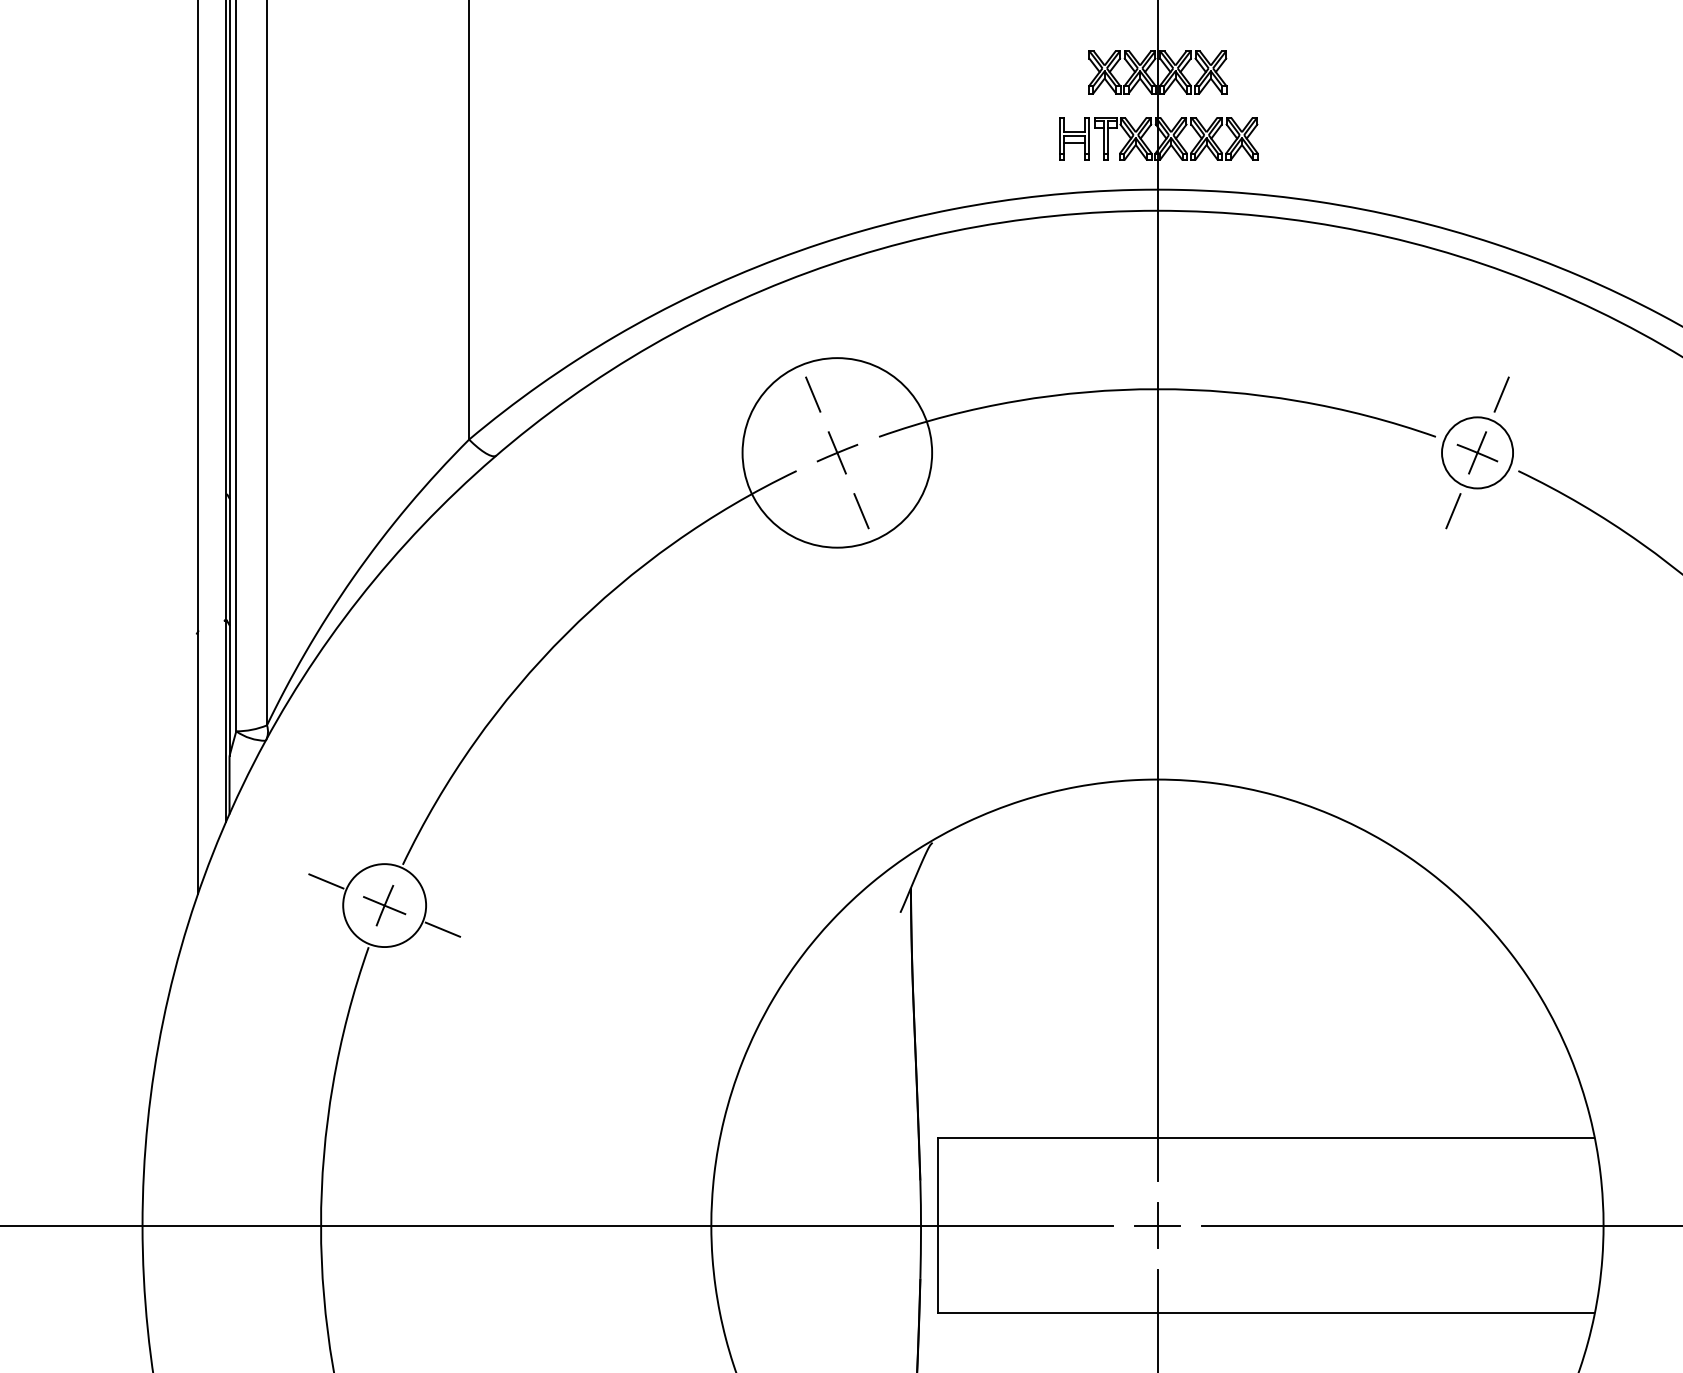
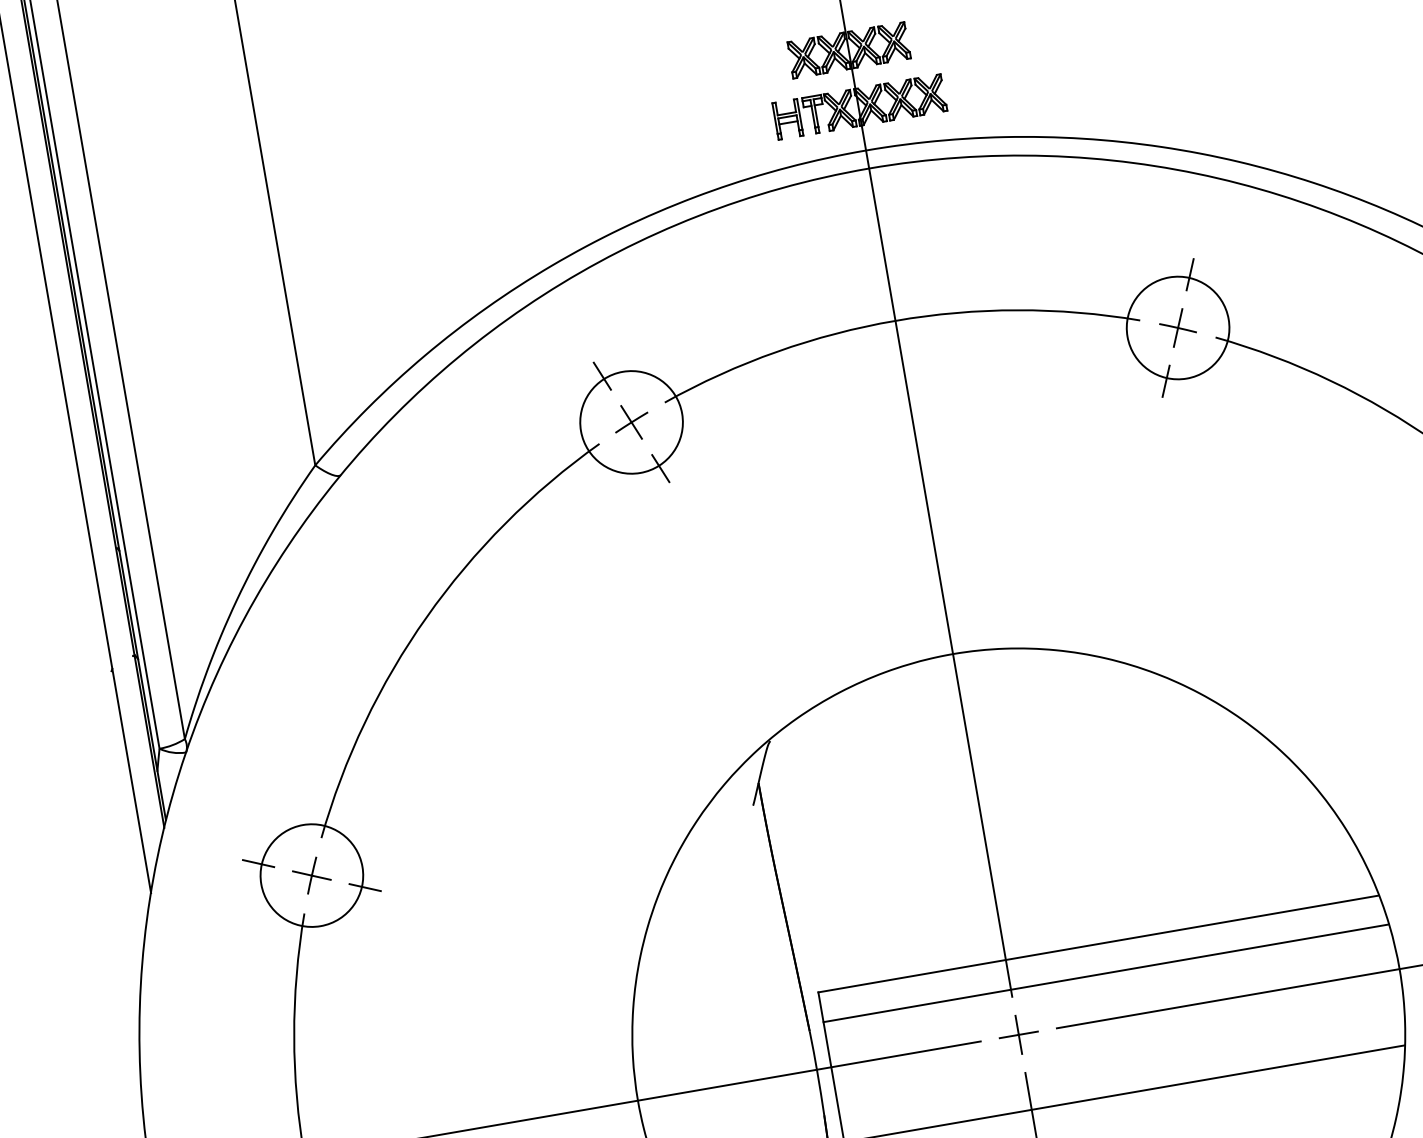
circle: (837, 452) -> (631, 422), size x0.62
circle: (1477, 452) -> (1177, 327), size x1.67
circle: (384, 905) -> (311, 875), size x1.43
line: (1268, 1172) -> (1105, 973), added

